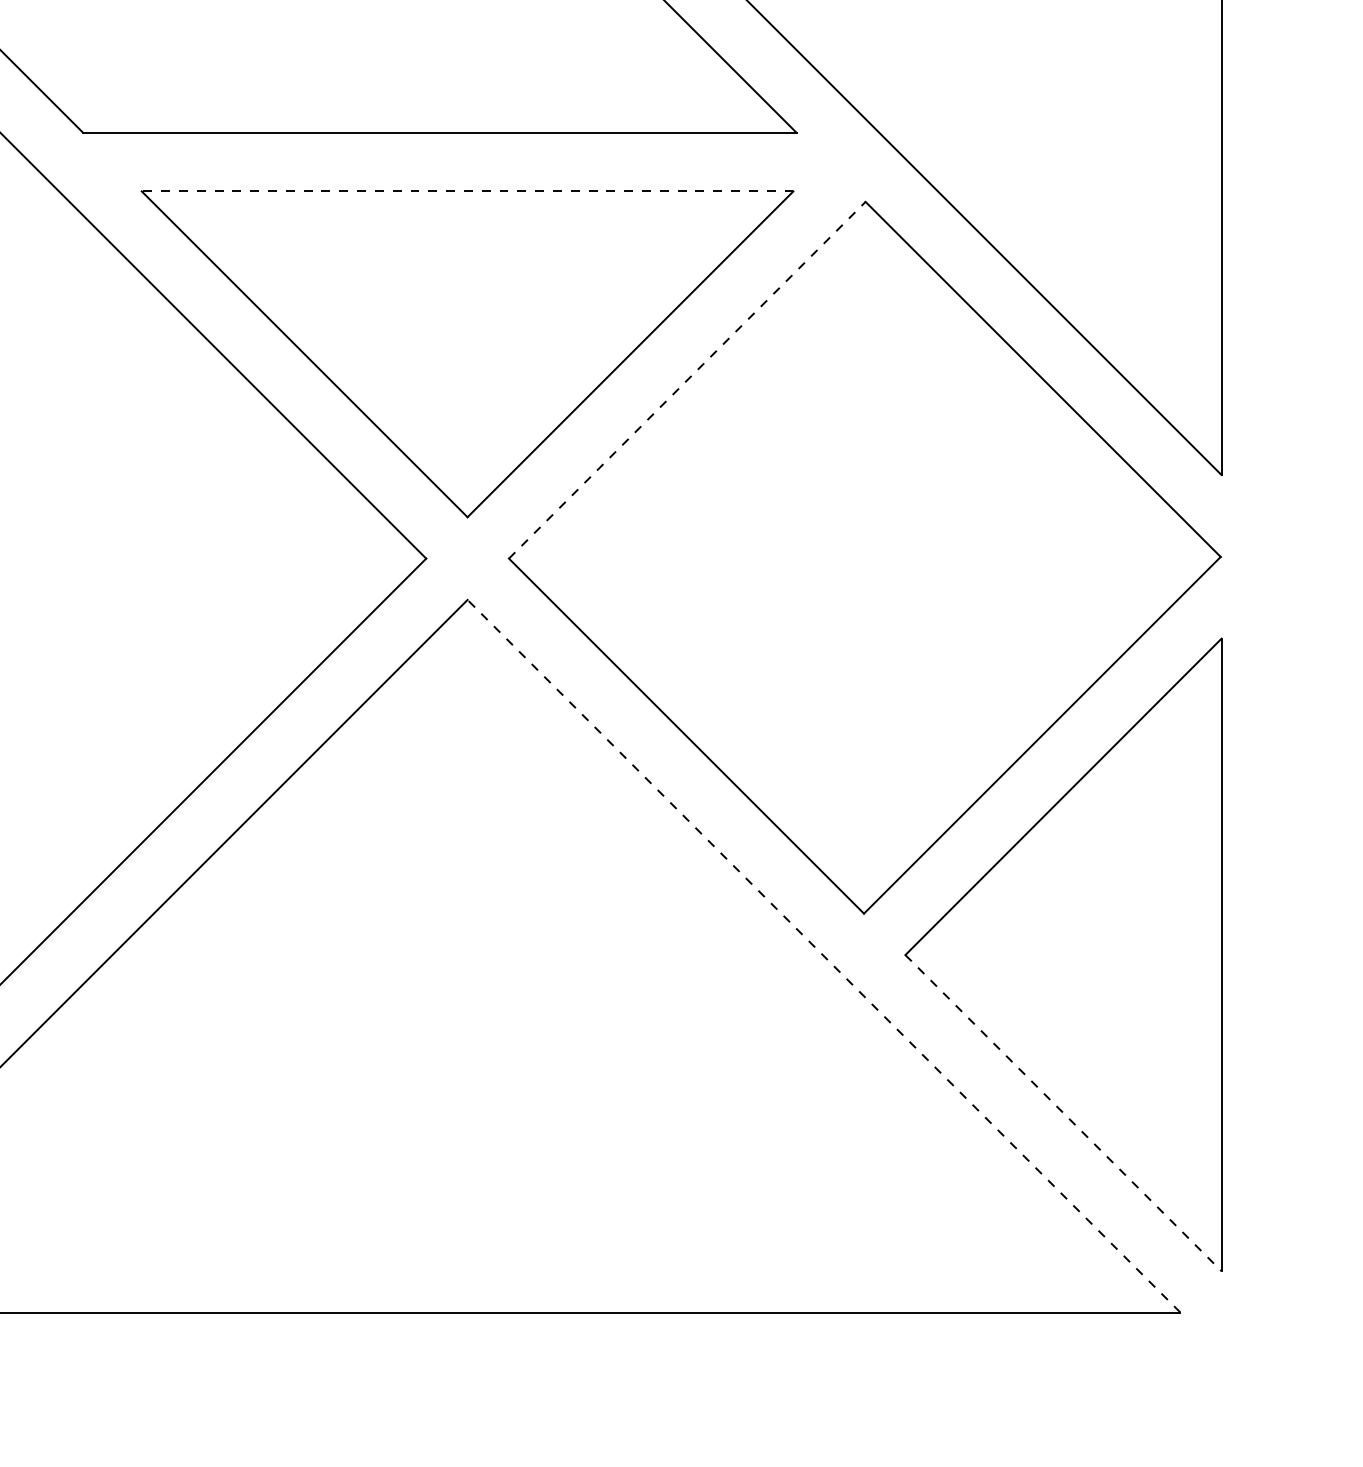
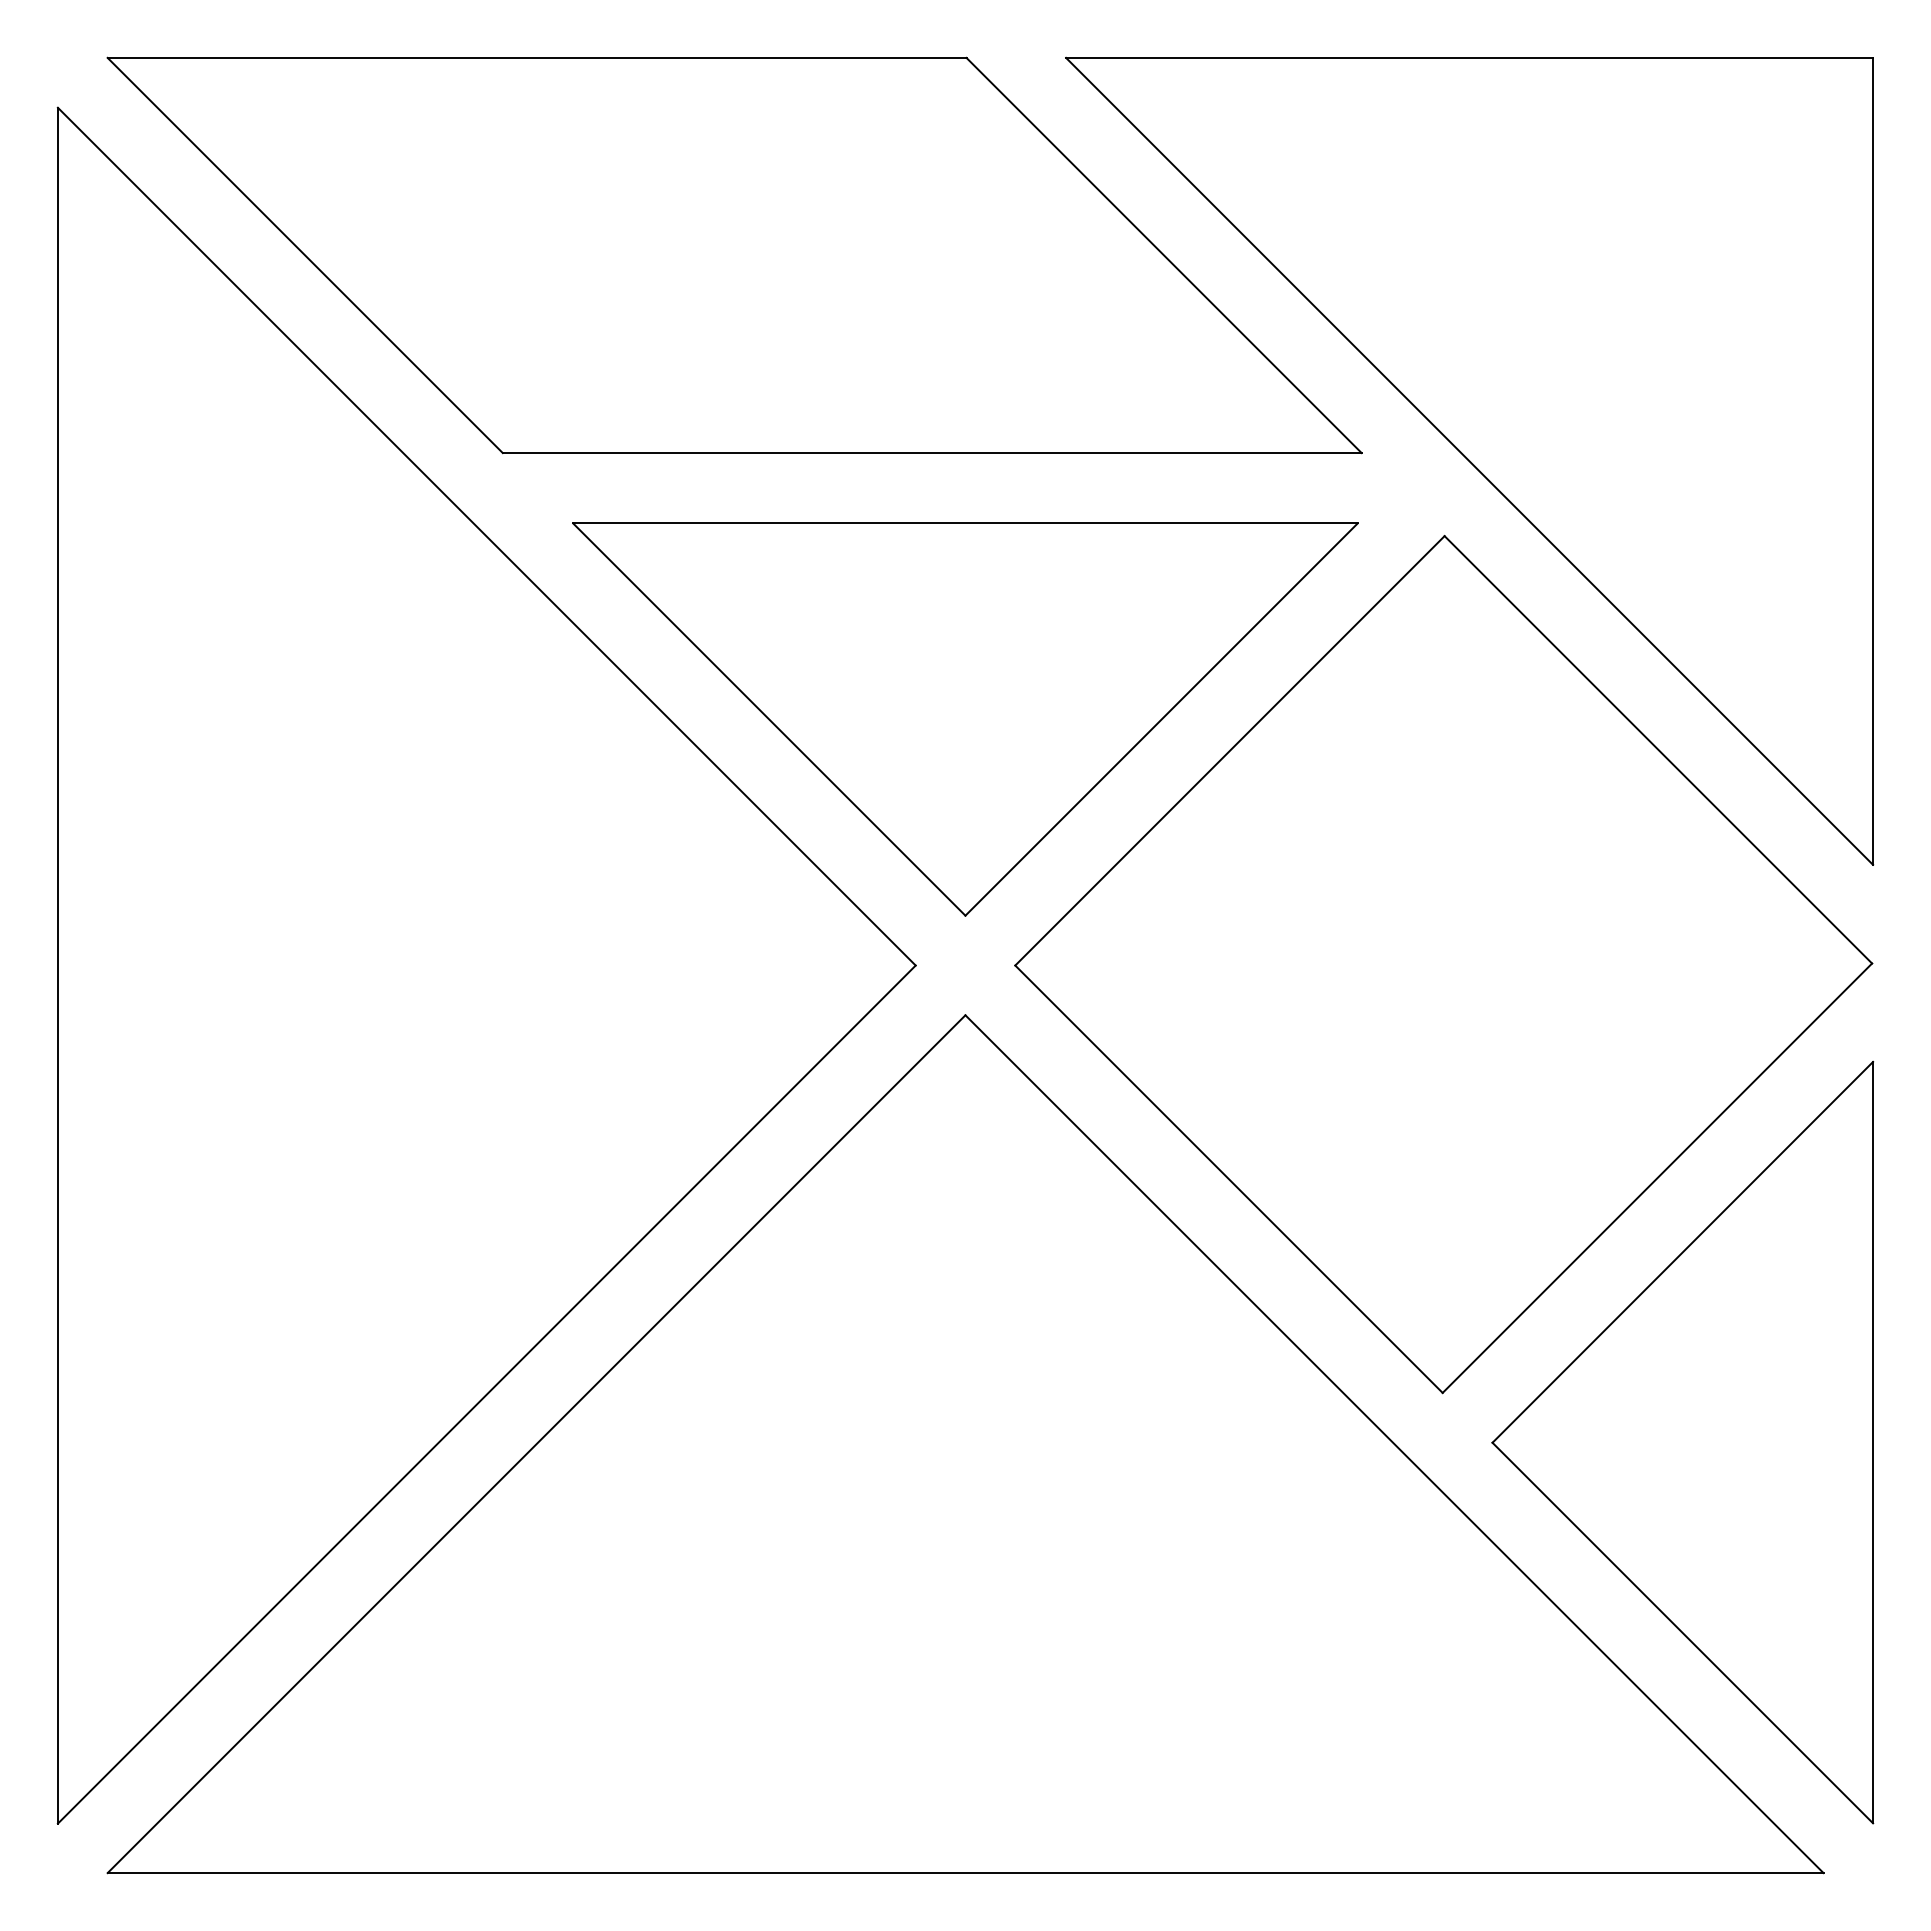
line: (466, 191) -> (964, 523), dashed -> solid
line: (686, 379) -> (1229, 750), dashed -> solid
line: (823, 956) -> (1394, 1444), dashed -> solid
line: (1064, 1113) -> (1683, 1633), dashed -> solid

